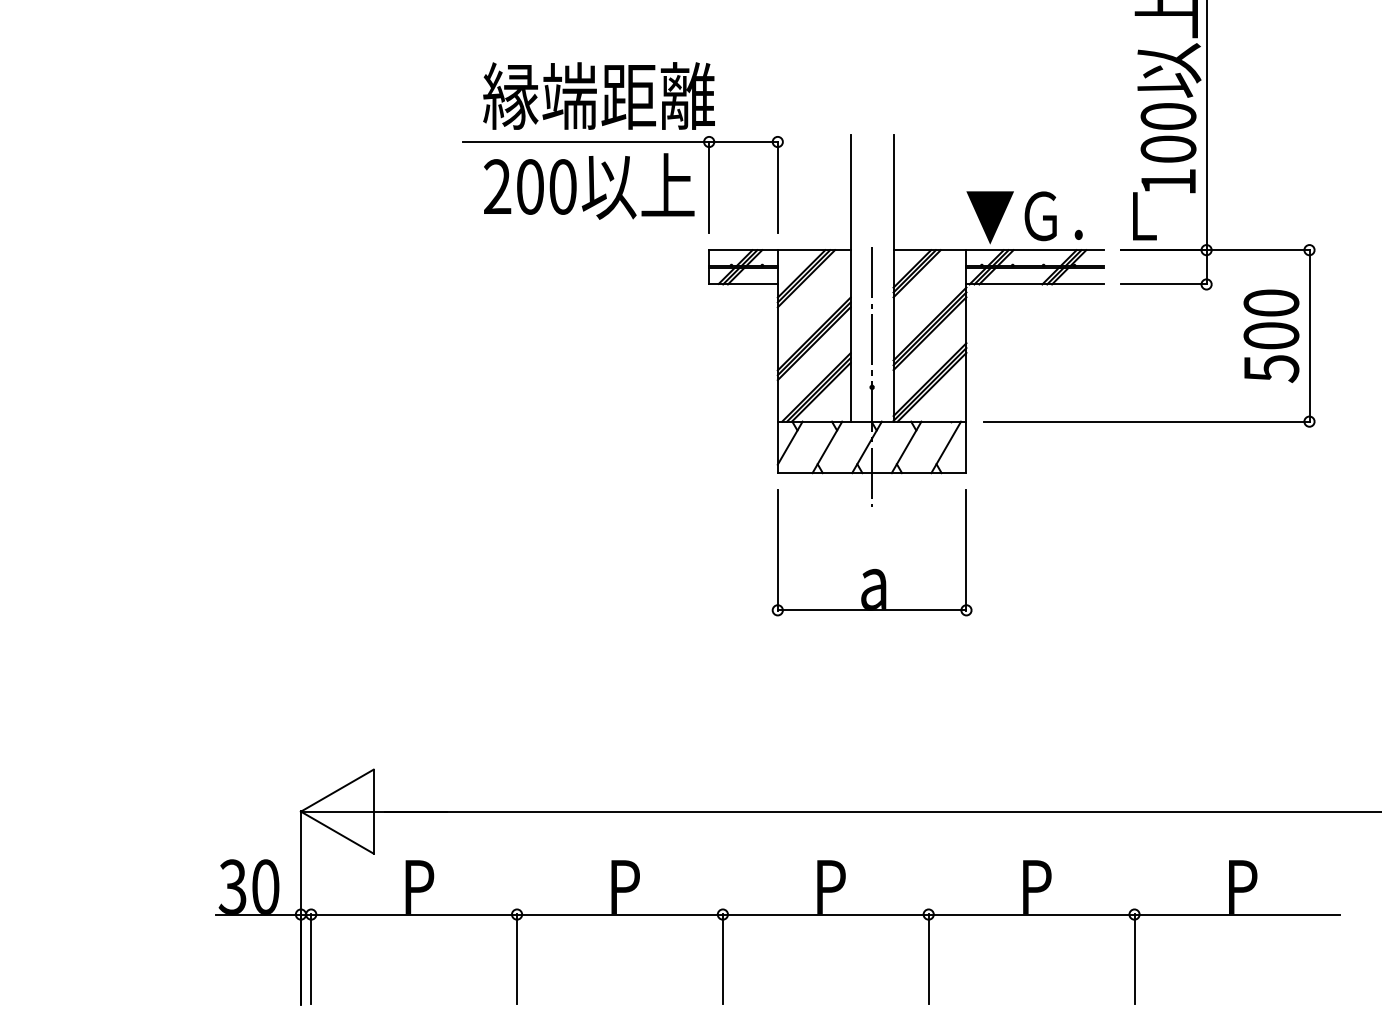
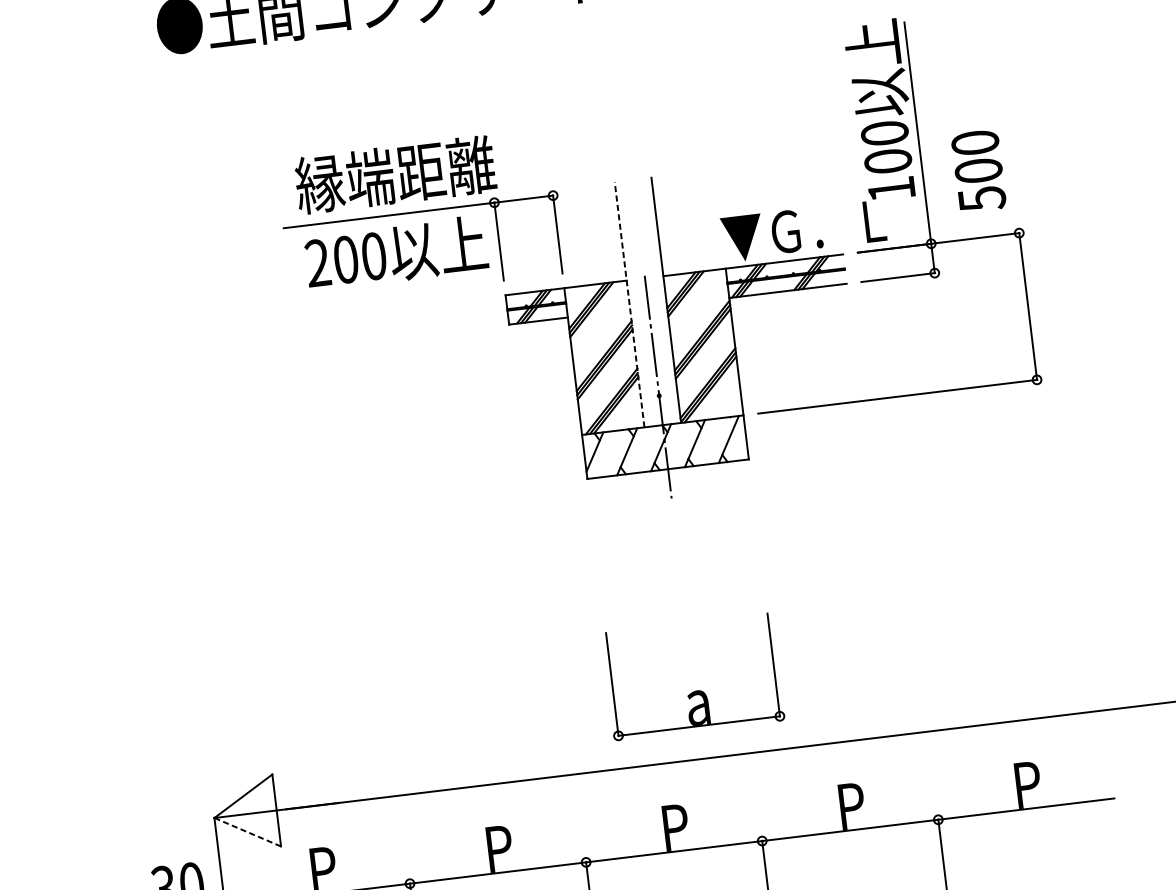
line: (850, 277) -> (629, 304), solid -> dashed
text: (1271, 335) -> (978, 170), moved
part: (871, 569) -> (694, 691), moved
line: (337, 832) -> (247, 832), solid -> dashed

